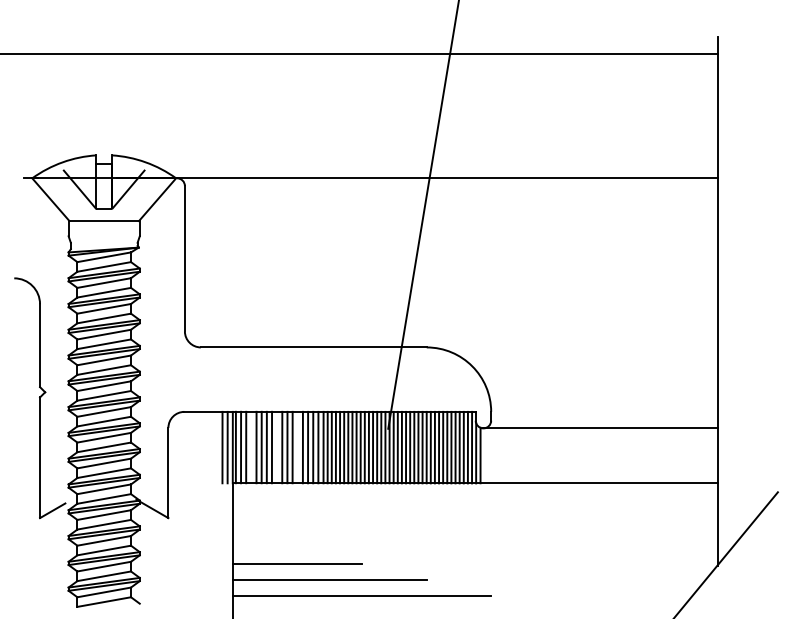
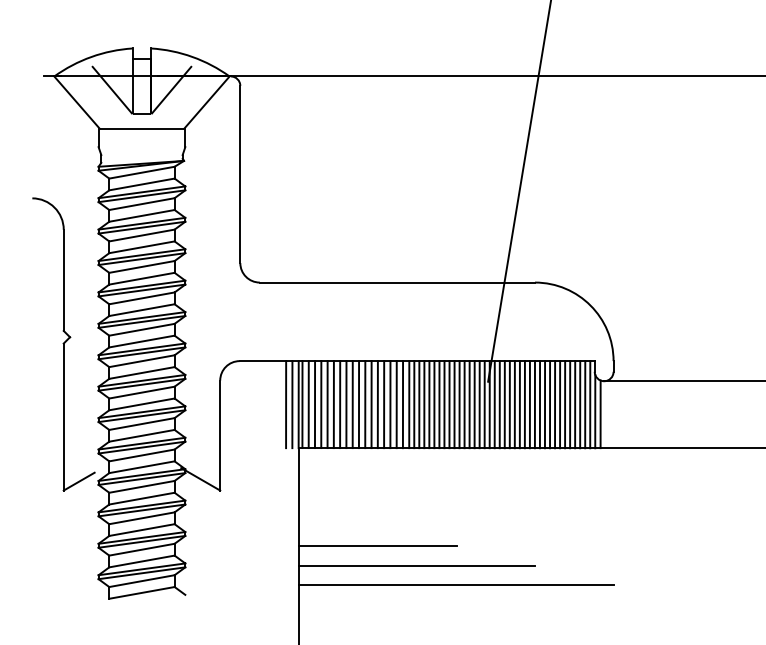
line: (251, 447) -> (321, 404), added
line: (277, 447) -> (353, 404), added
line: (297, 447) -> (377, 404), added

